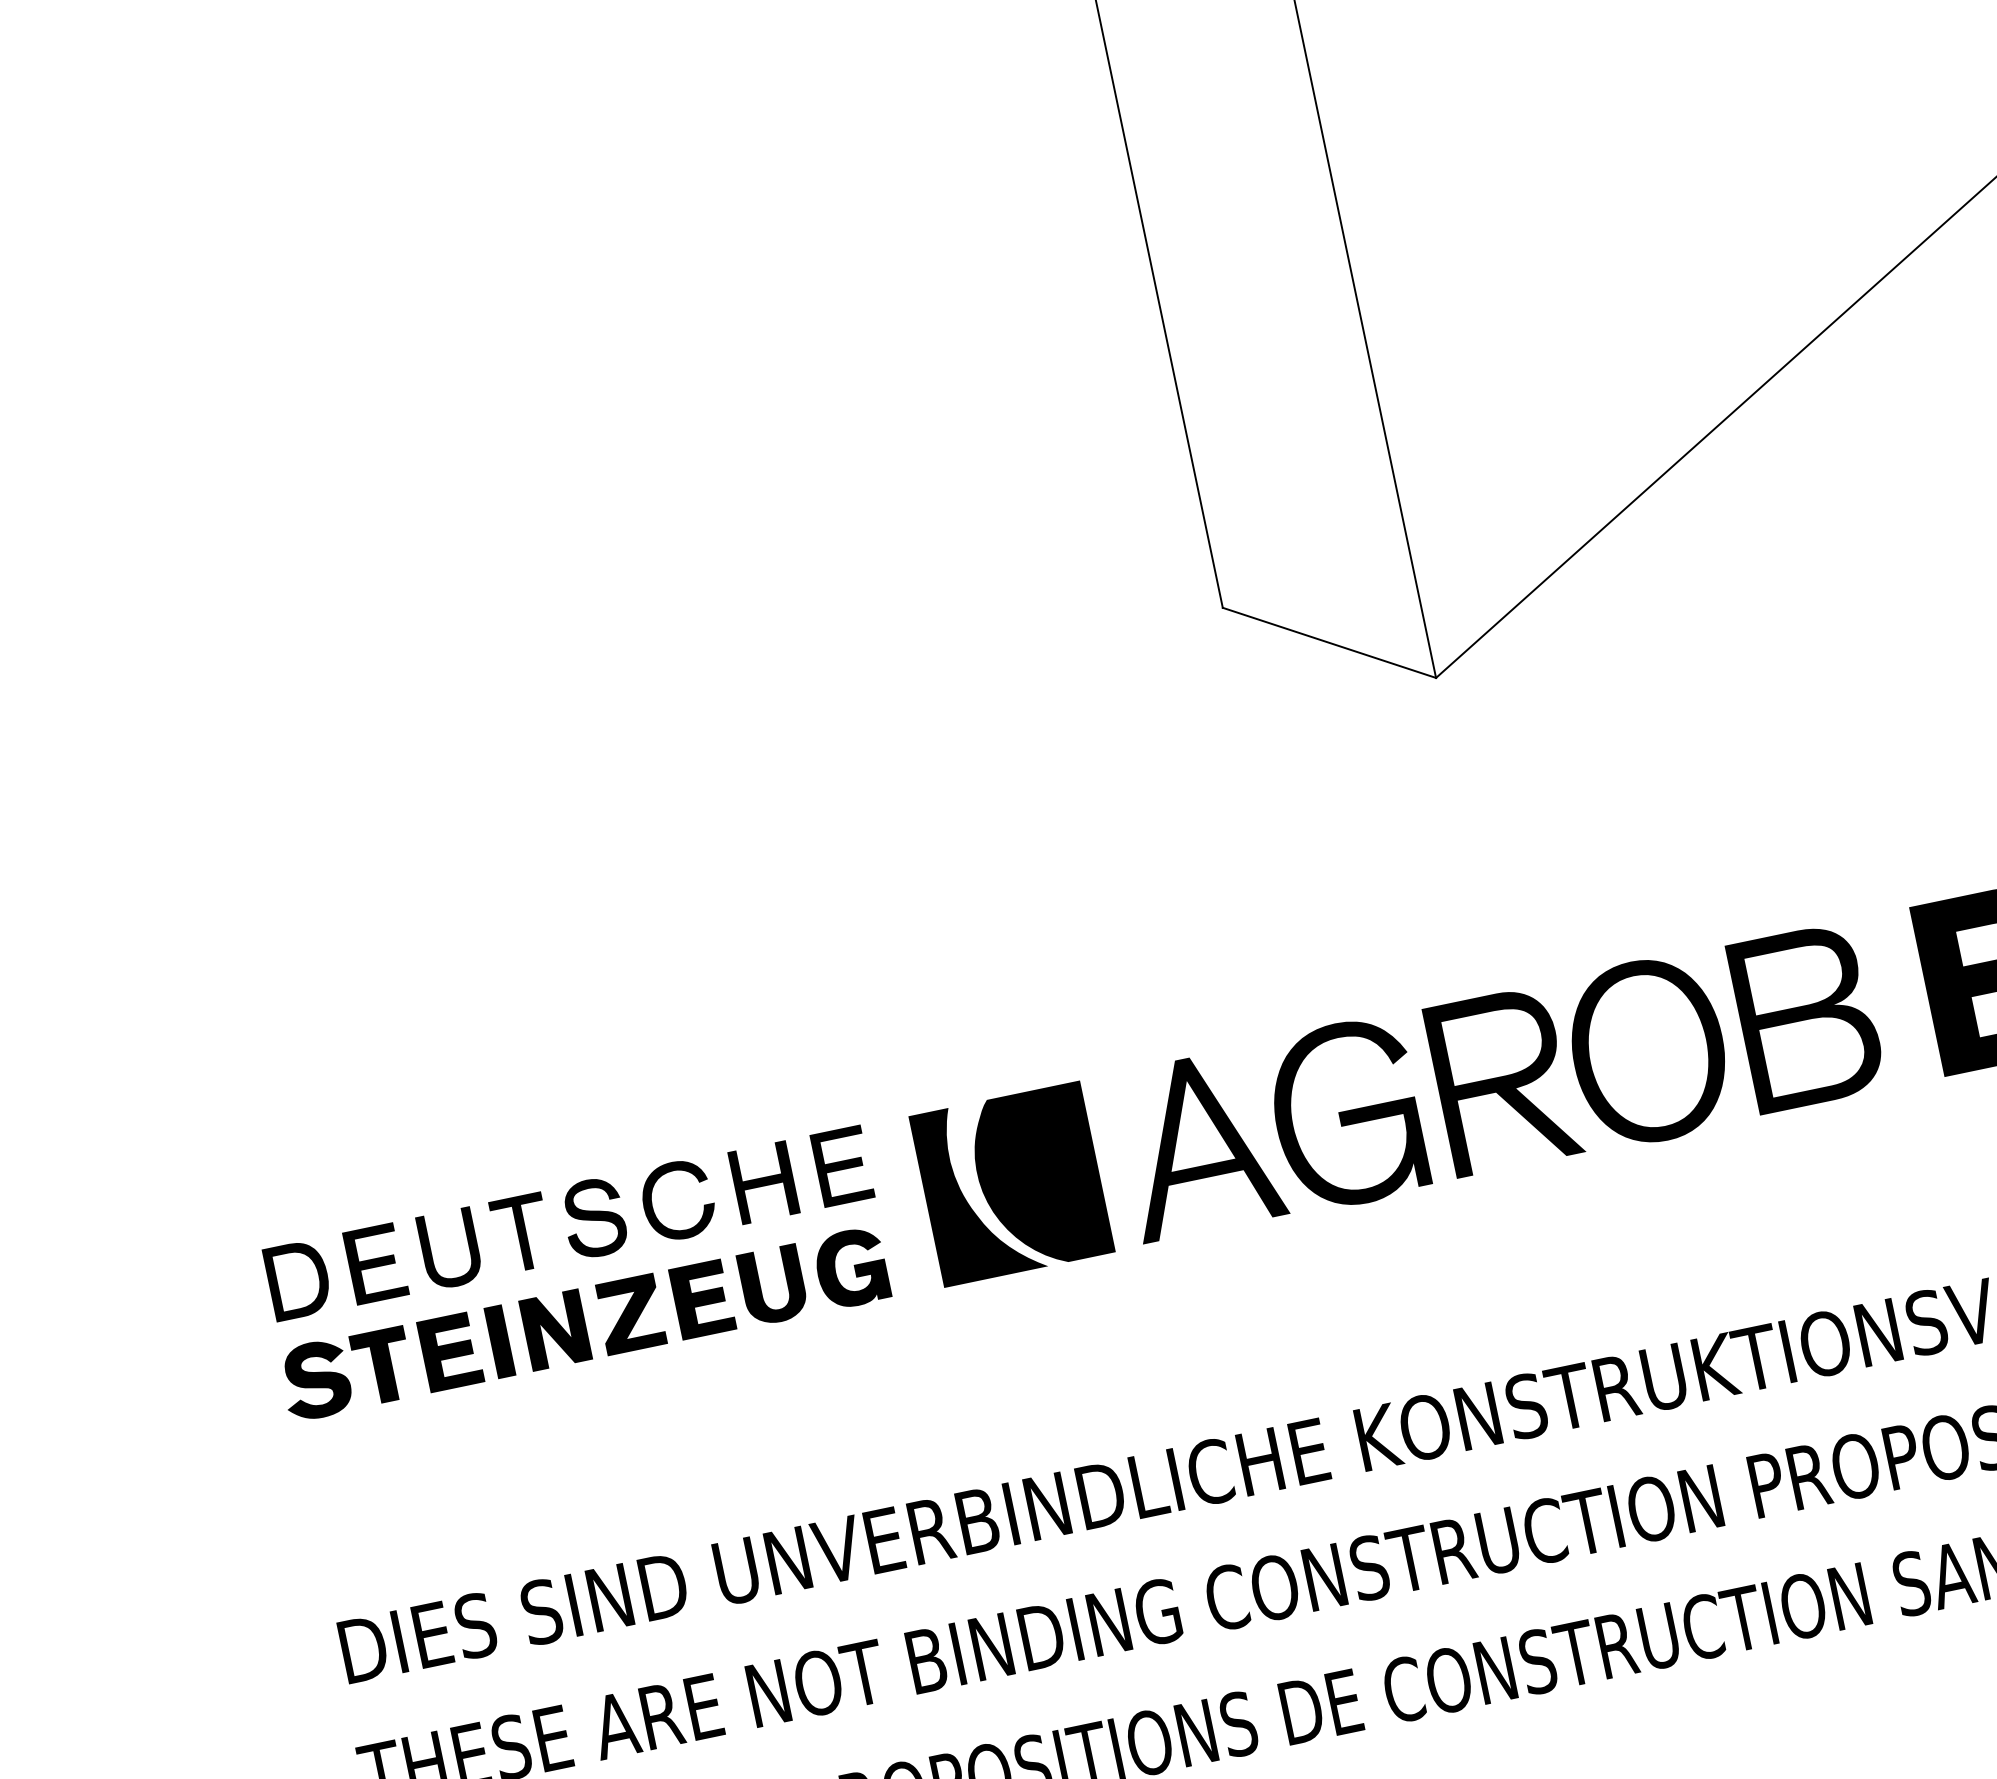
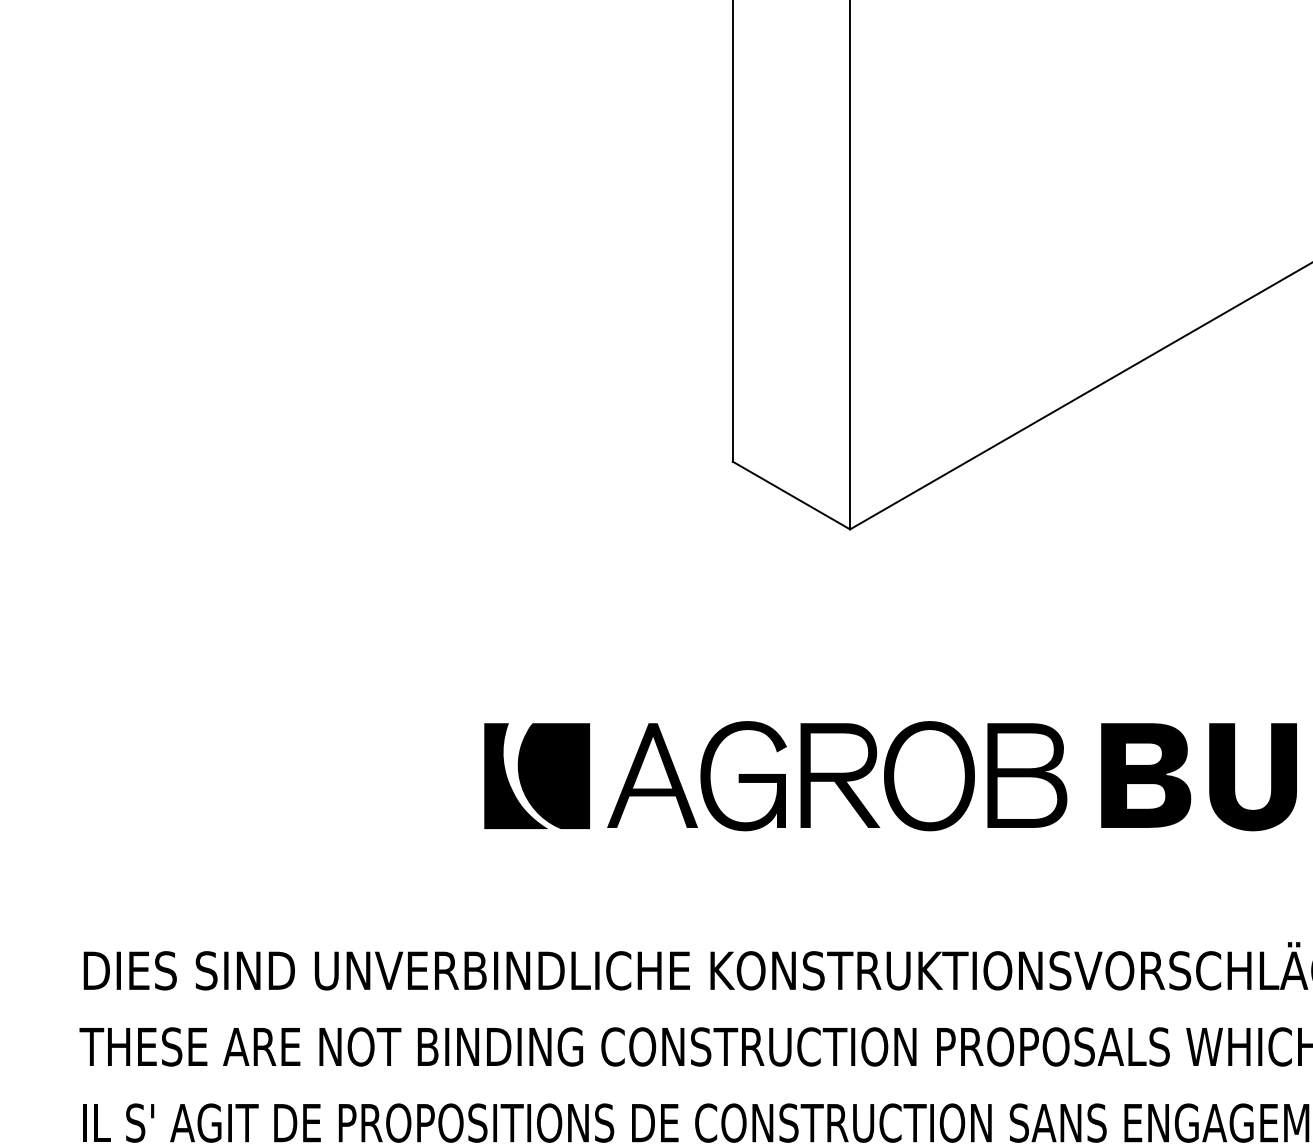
part: (577, 1289) -> (267, 784), removed

